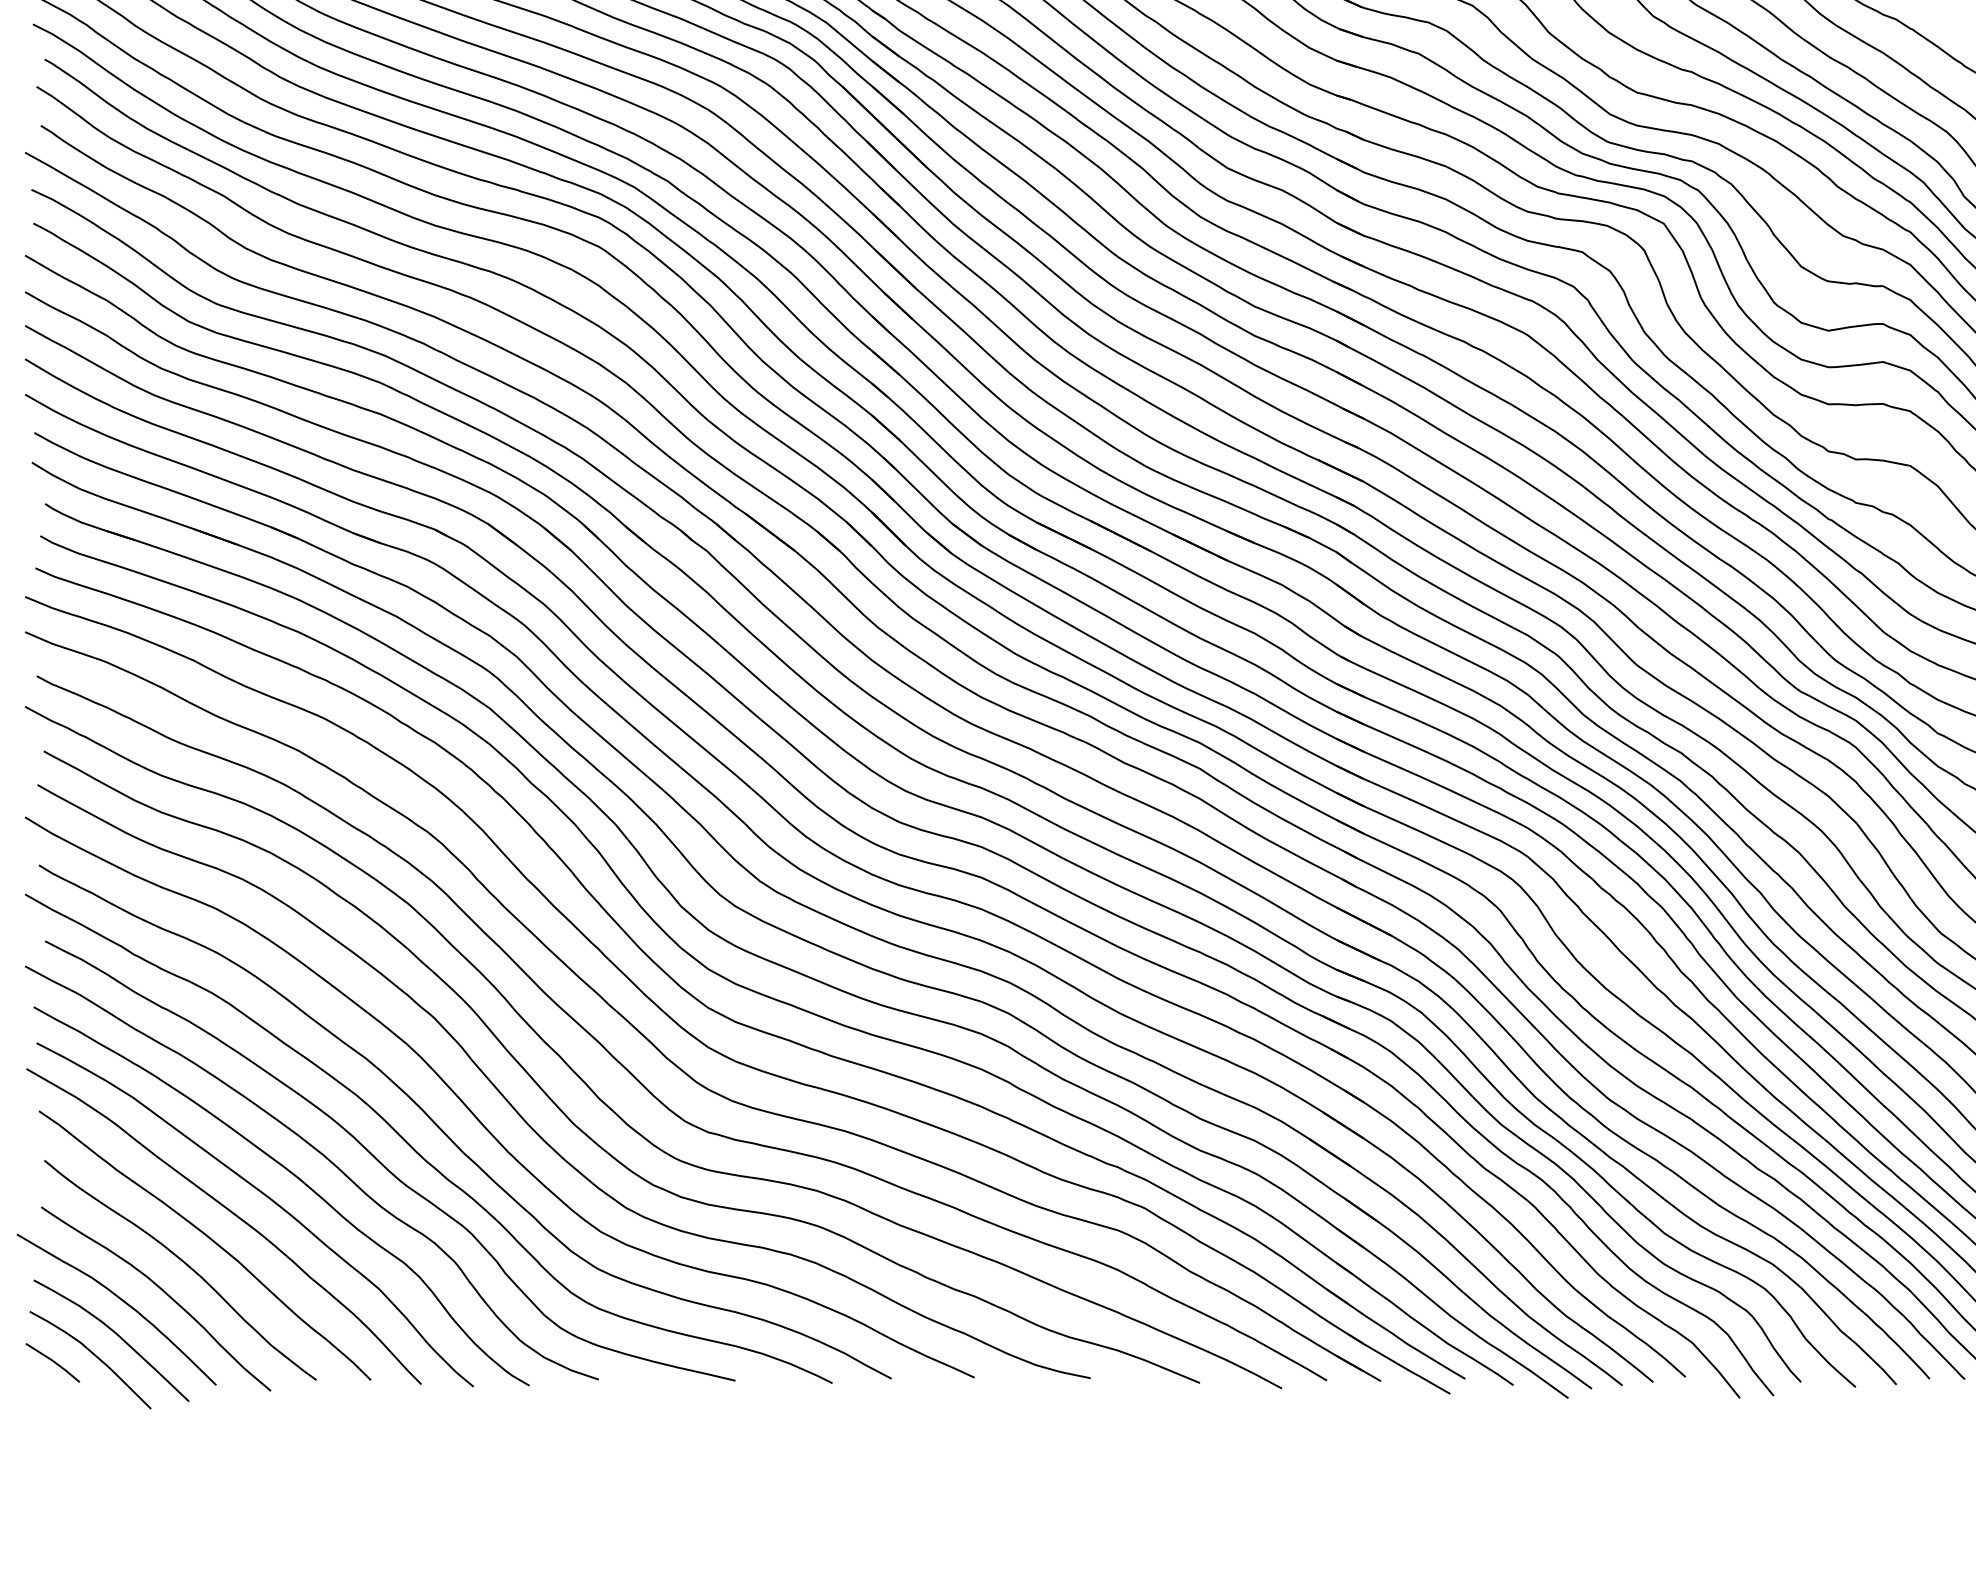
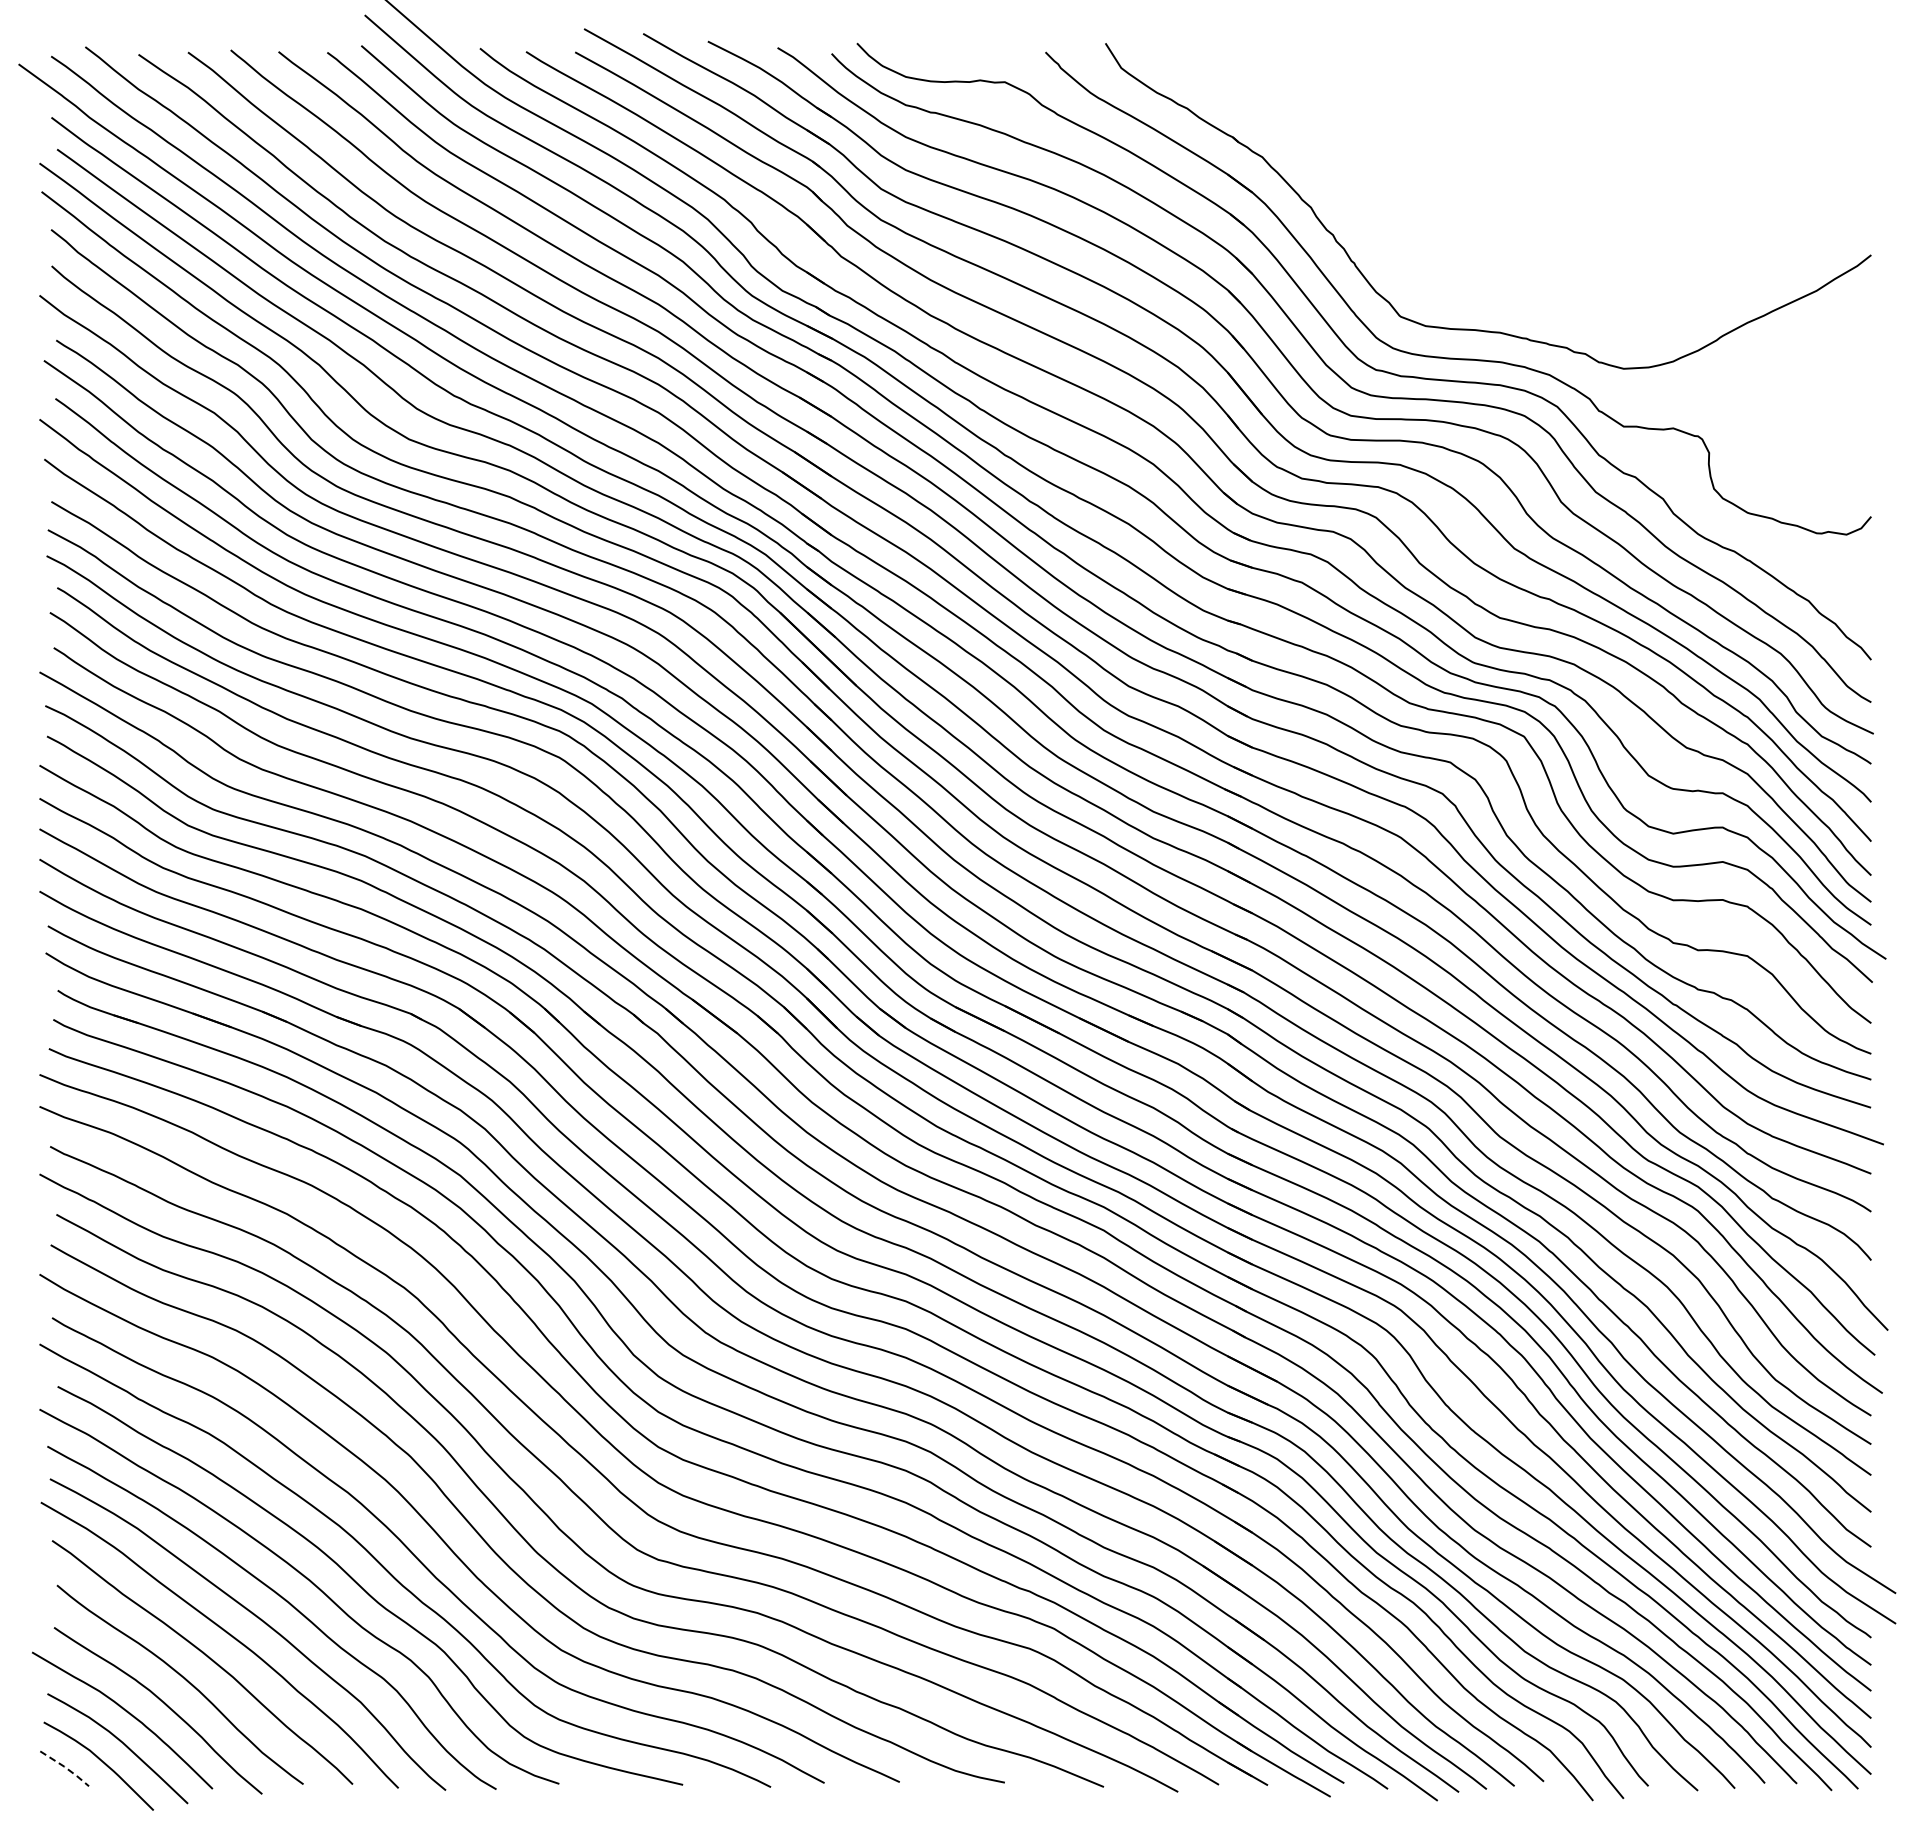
line: (53, 1361) -> (65, 1767), solid -> dashed

